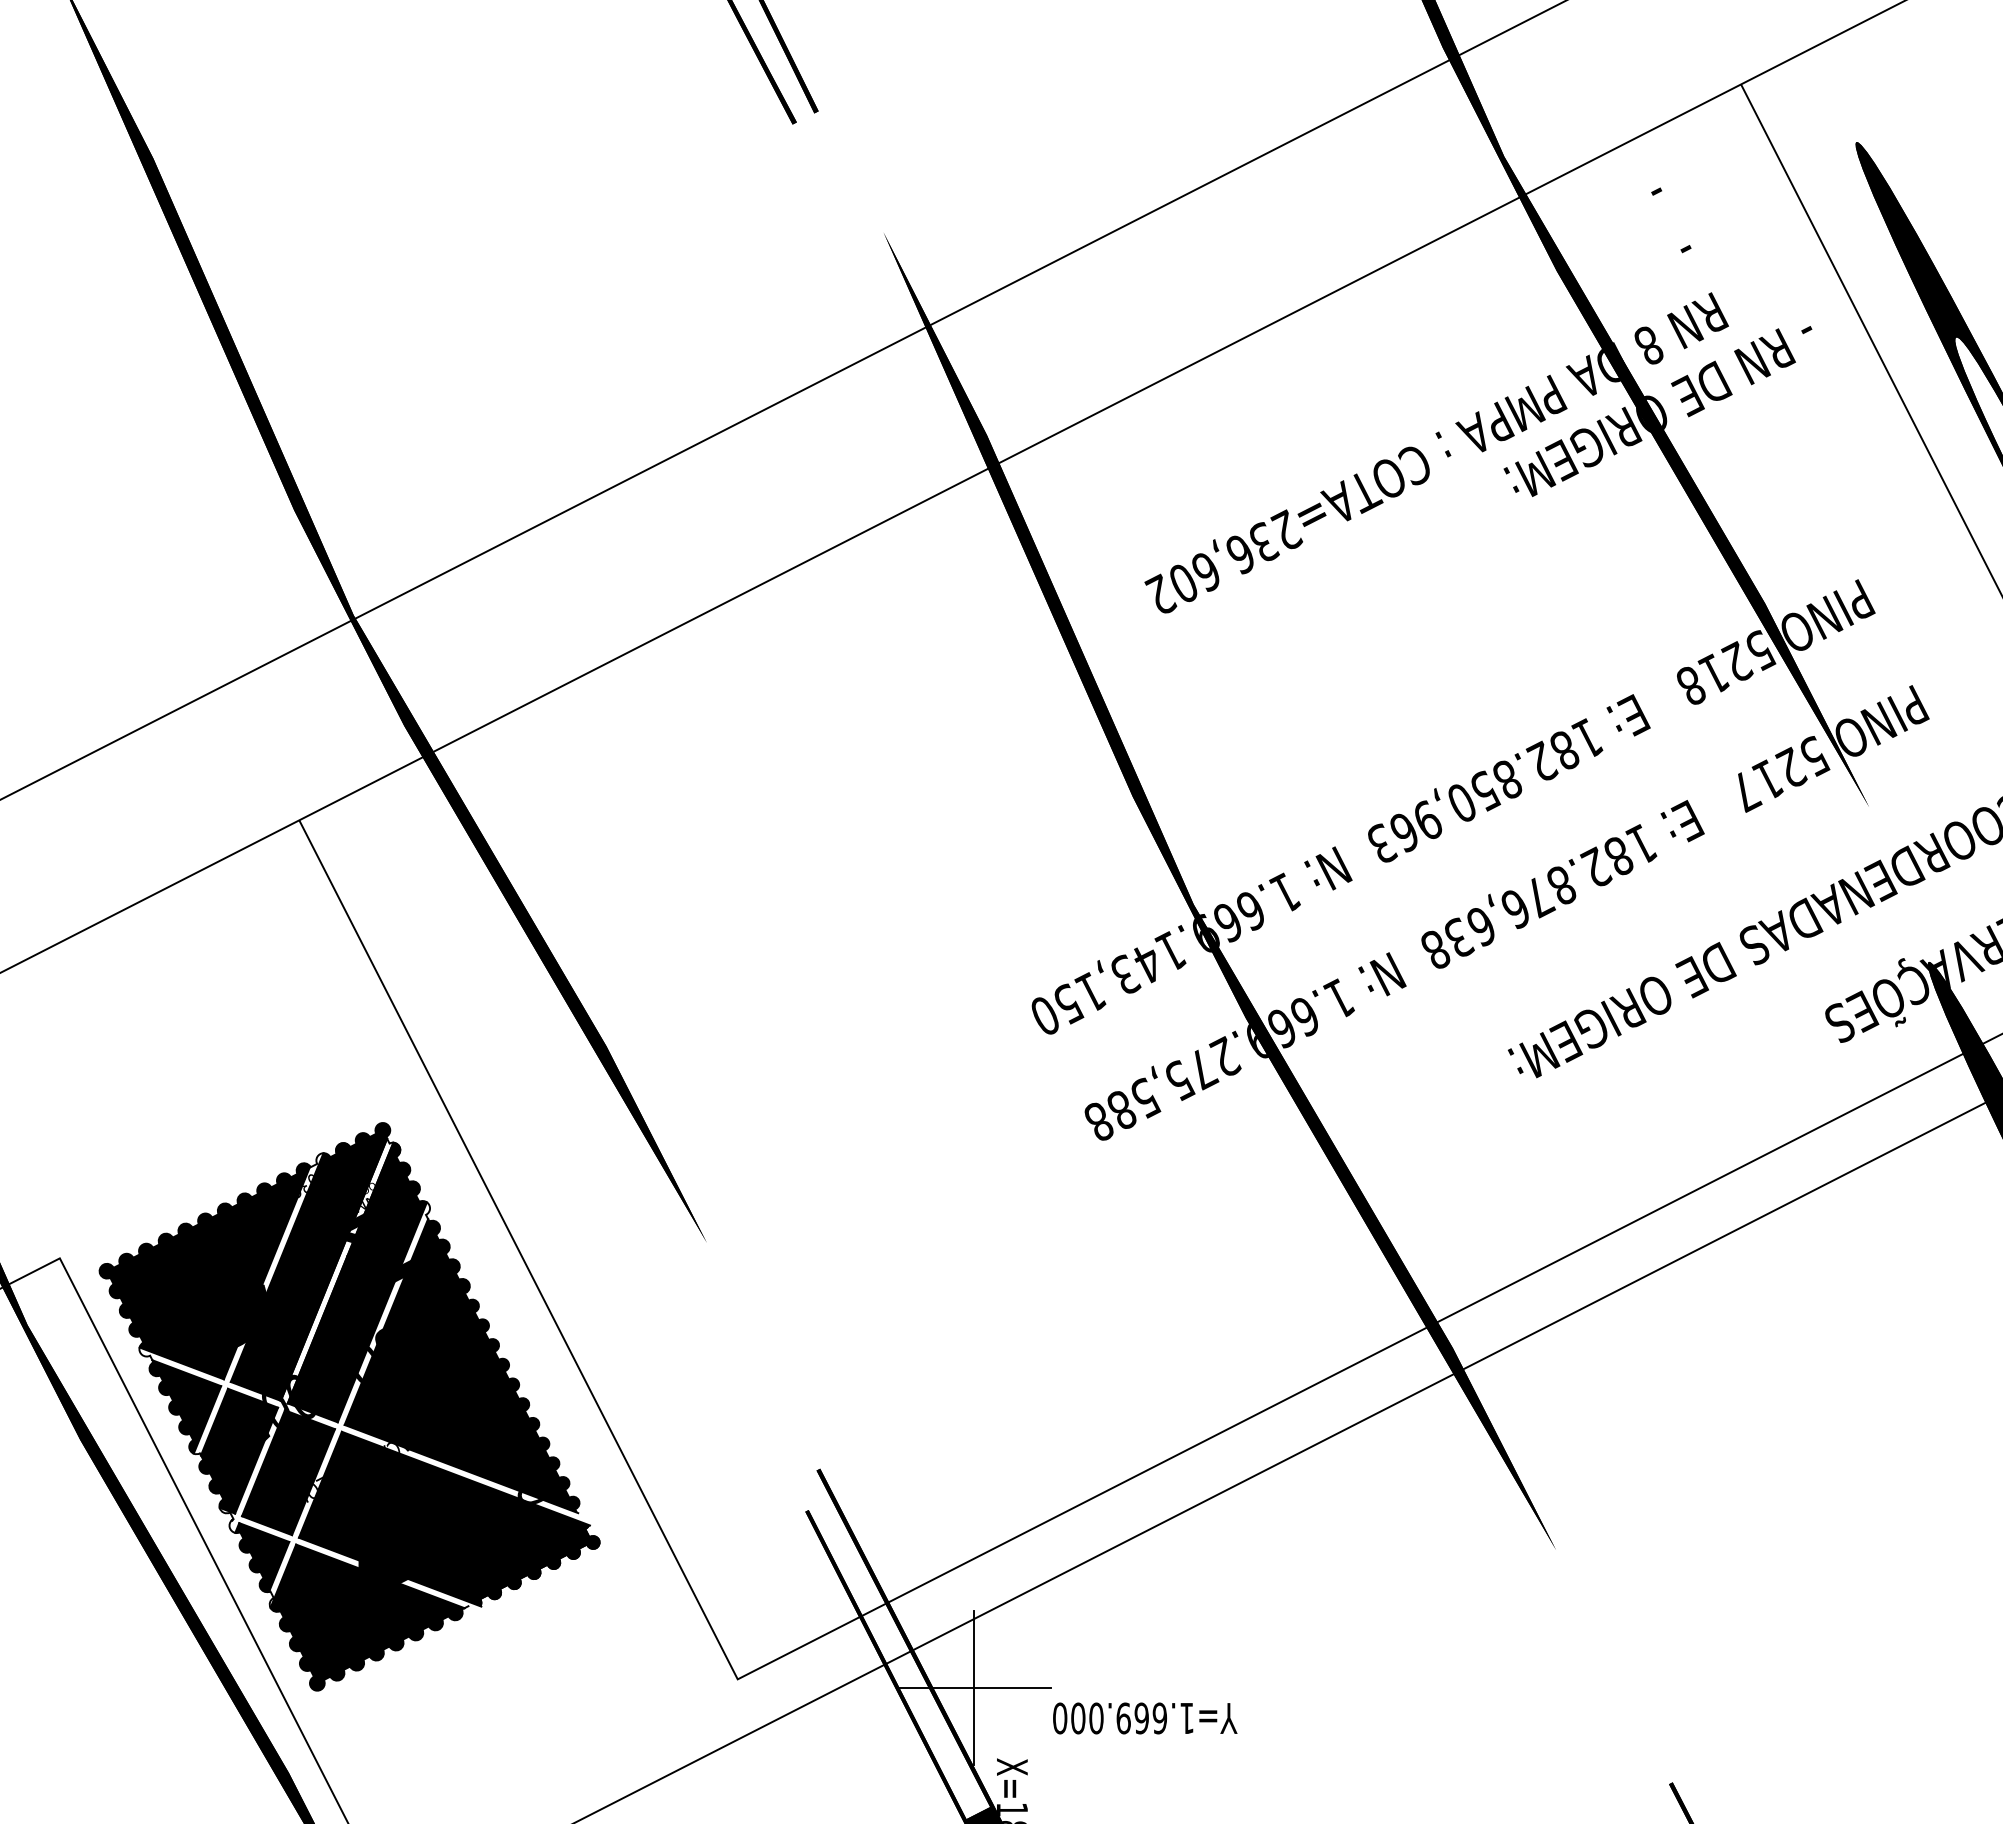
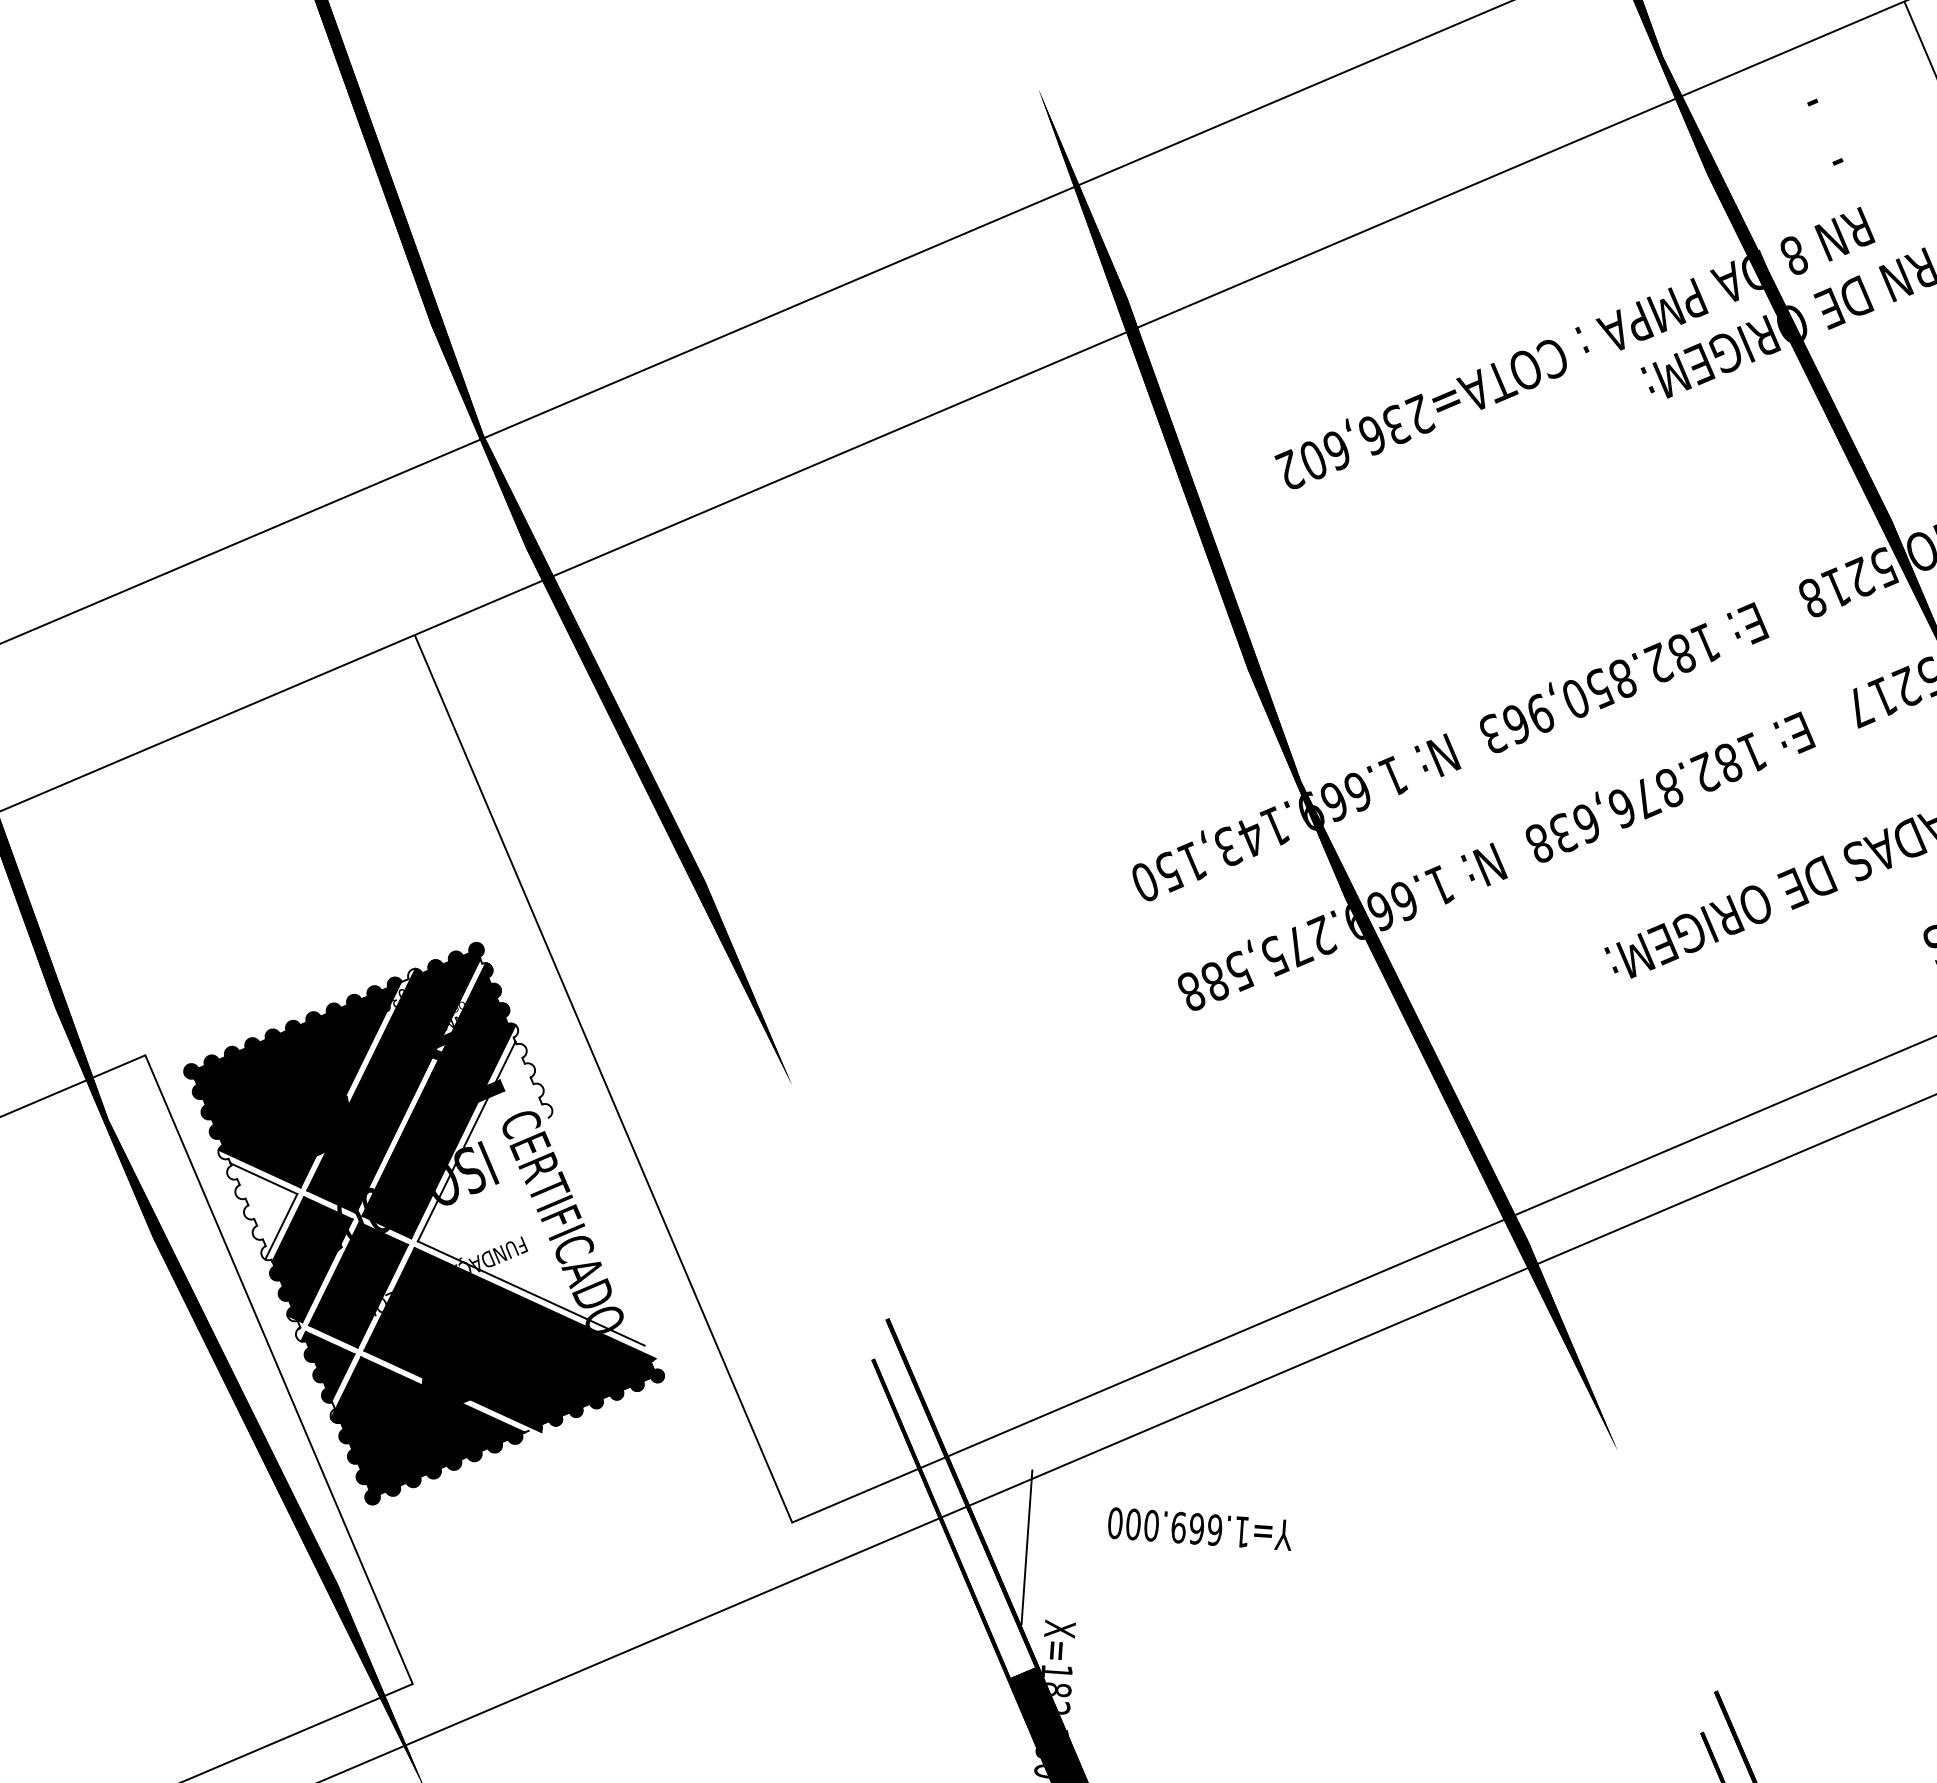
fill: (462, 1366) -> (539, 1191), removed
fill: (185, 1406) -> (260, 1211), removed
line: (973, 1687) -> (1026, 1547), removed
text: (1145, 1718) -> (1200, 1529), moved

